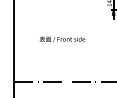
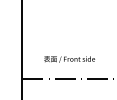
text: (62, 39) -> (69, 59), moved

